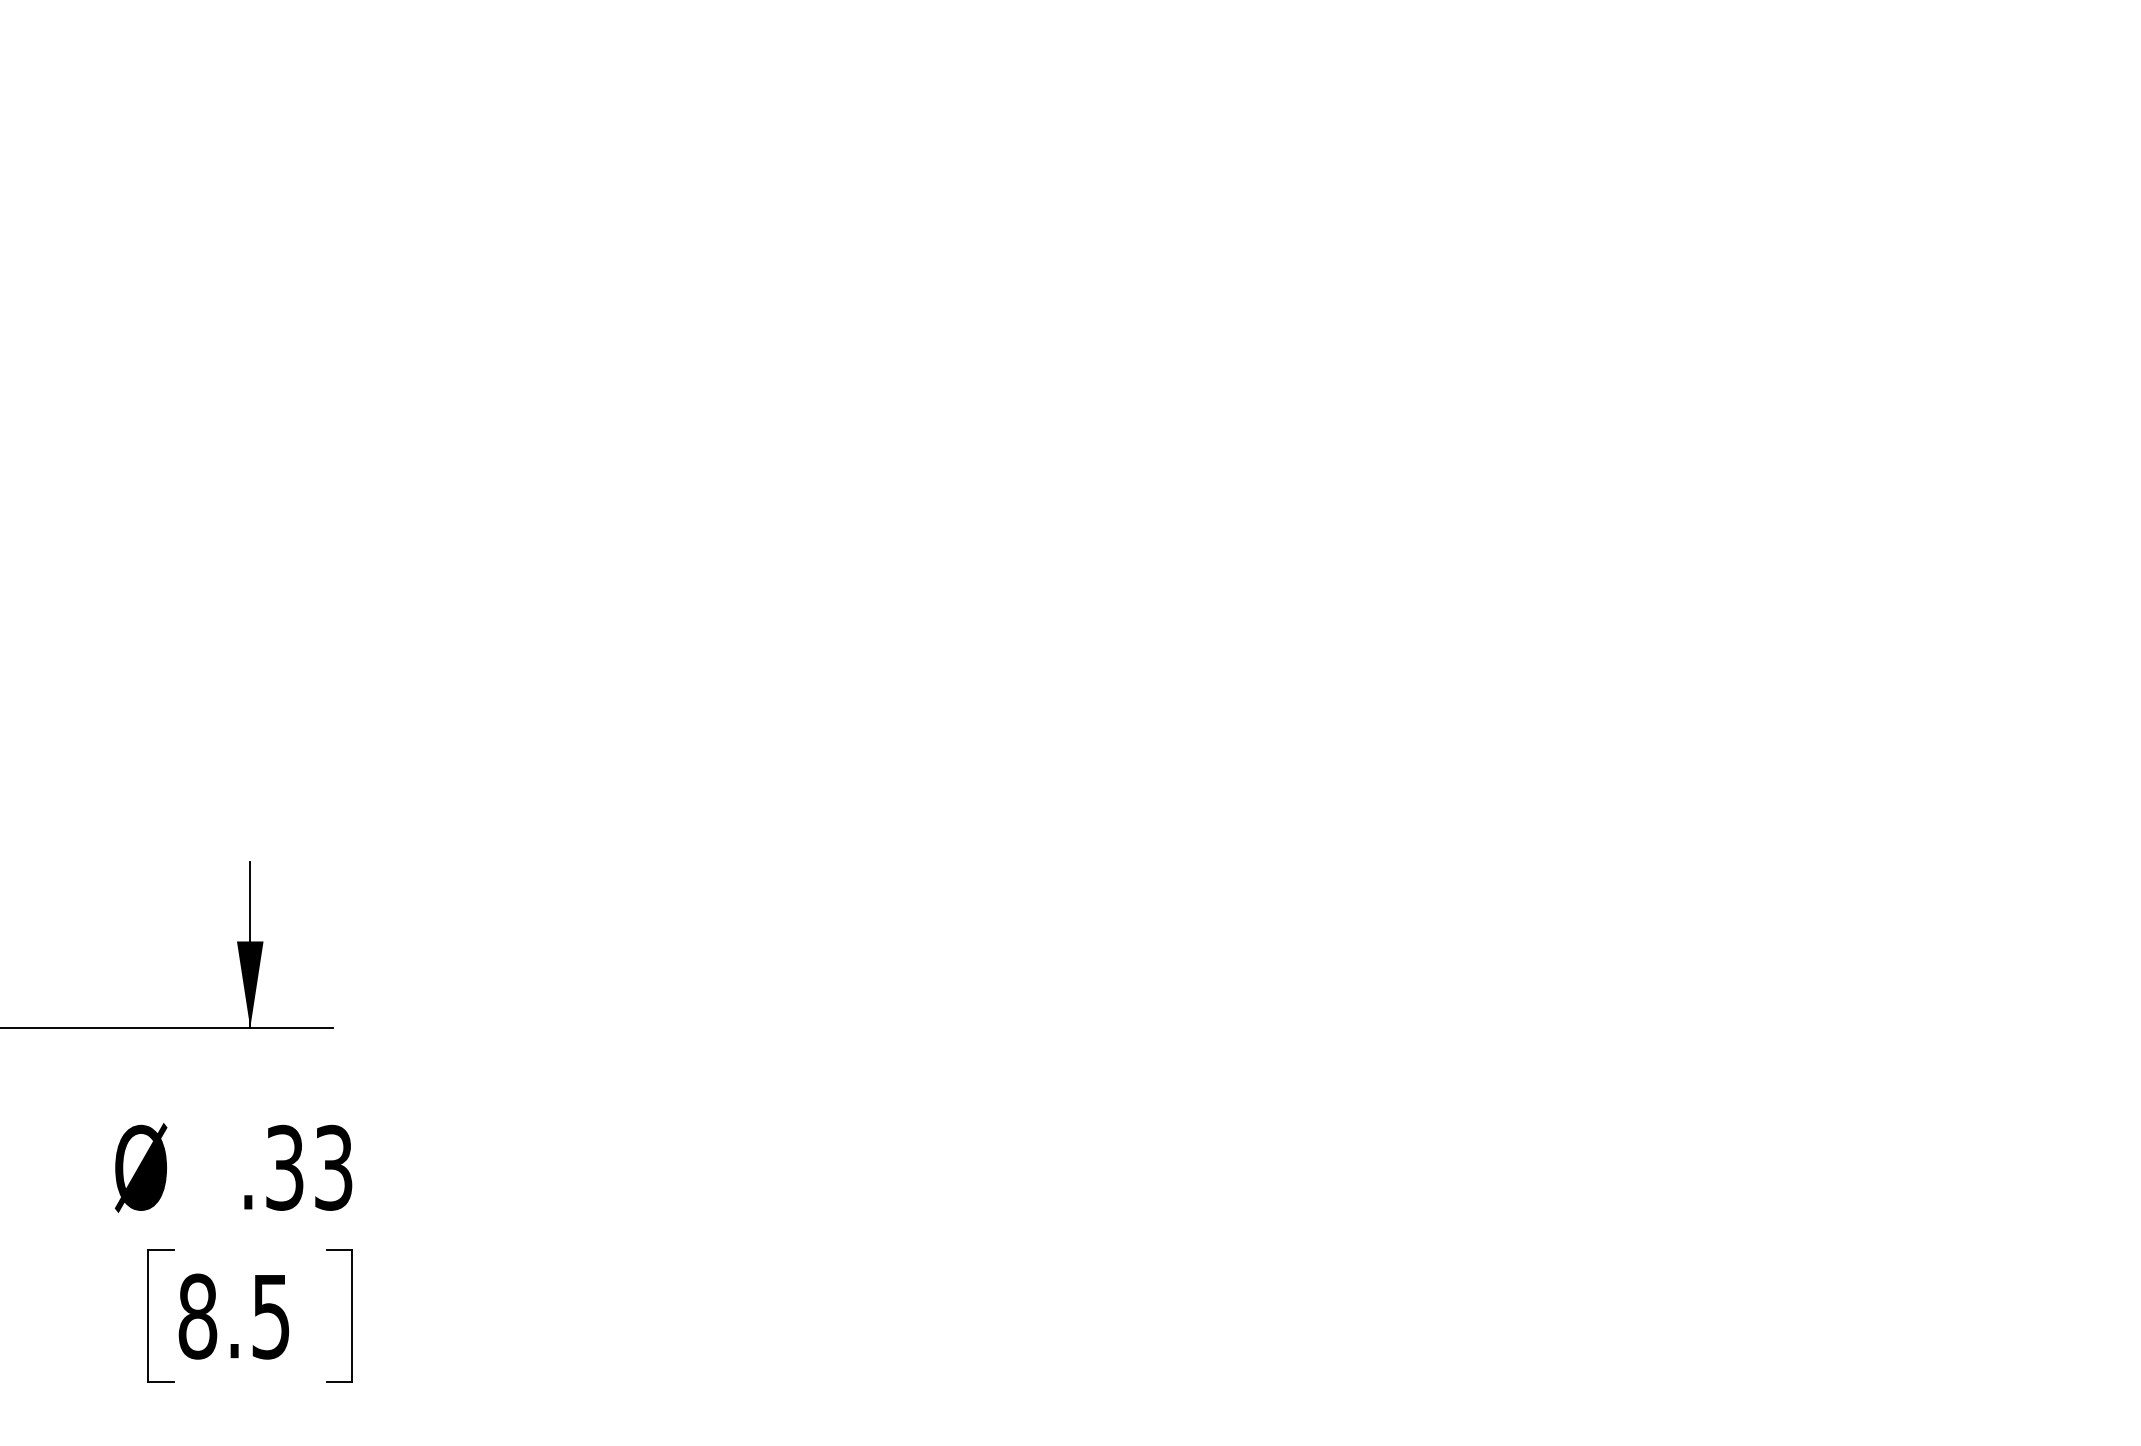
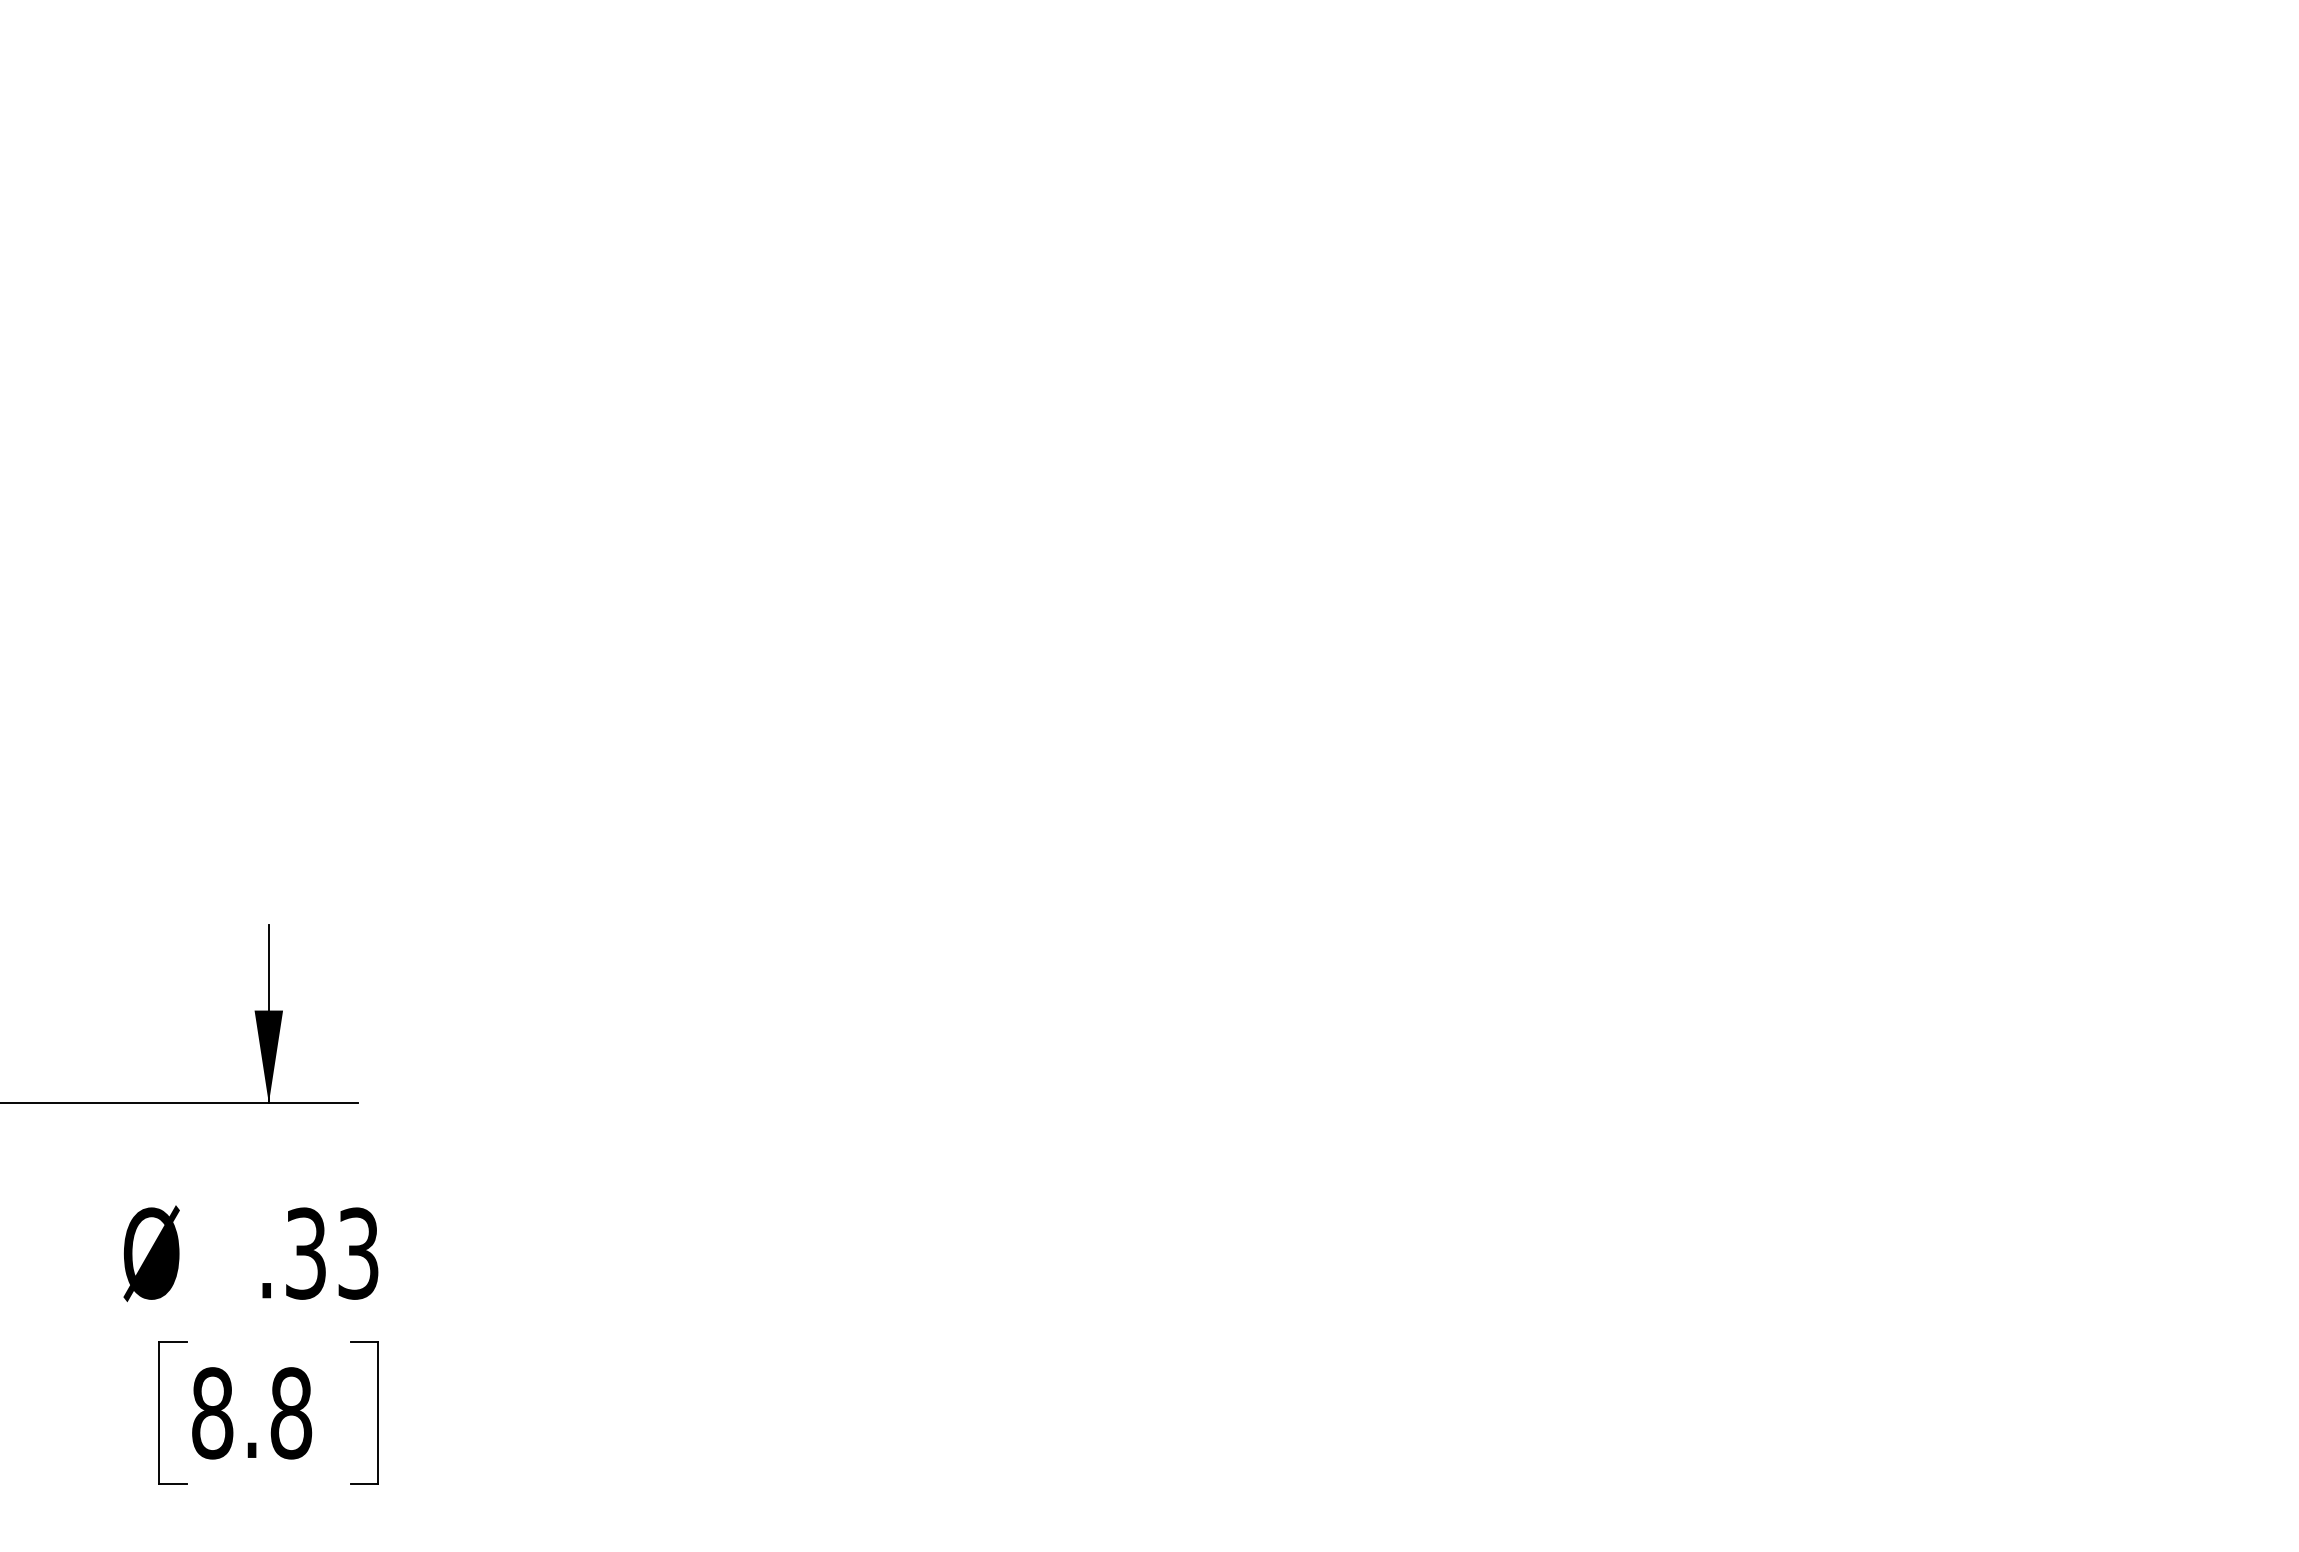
text: (271, 1316) -> (291, 1413), 8.5 -> 8.8

